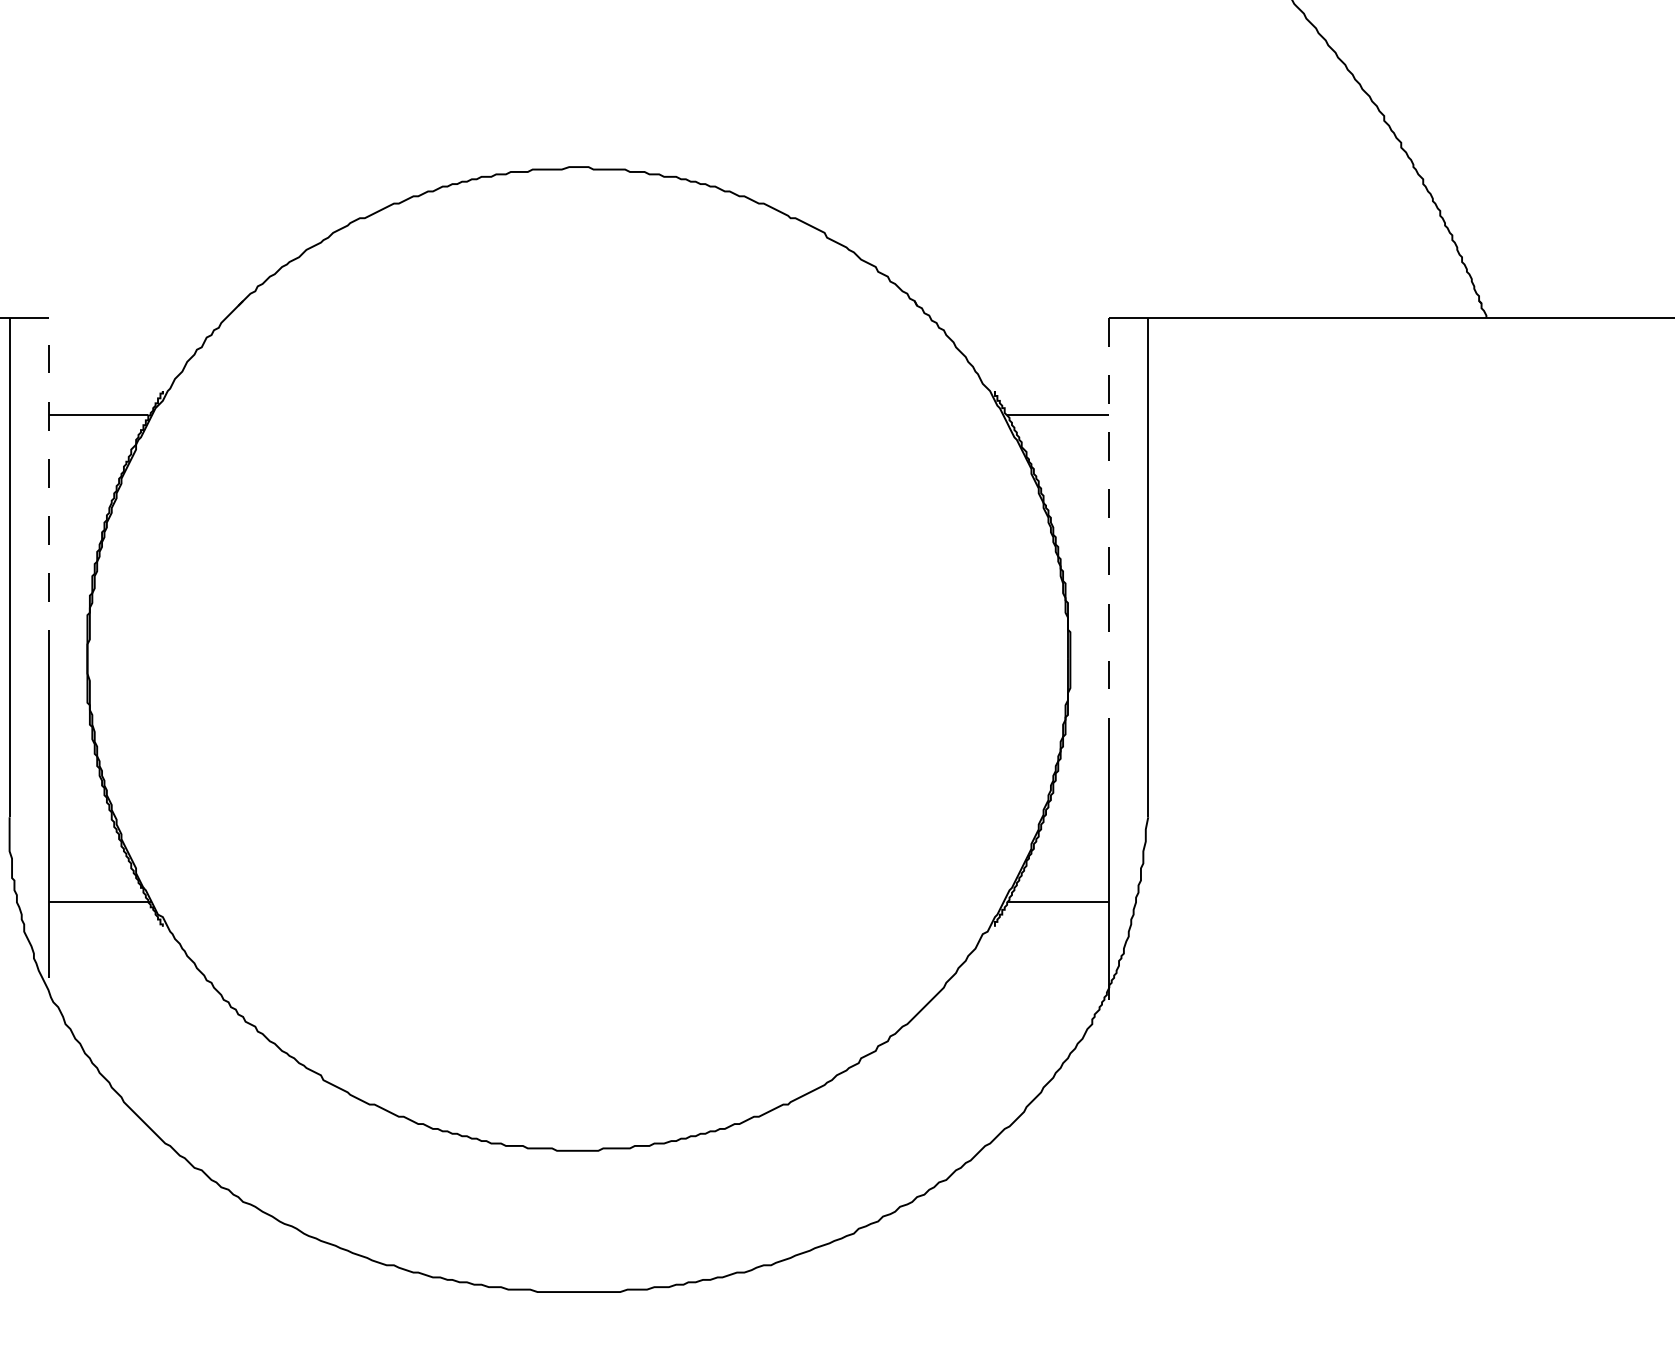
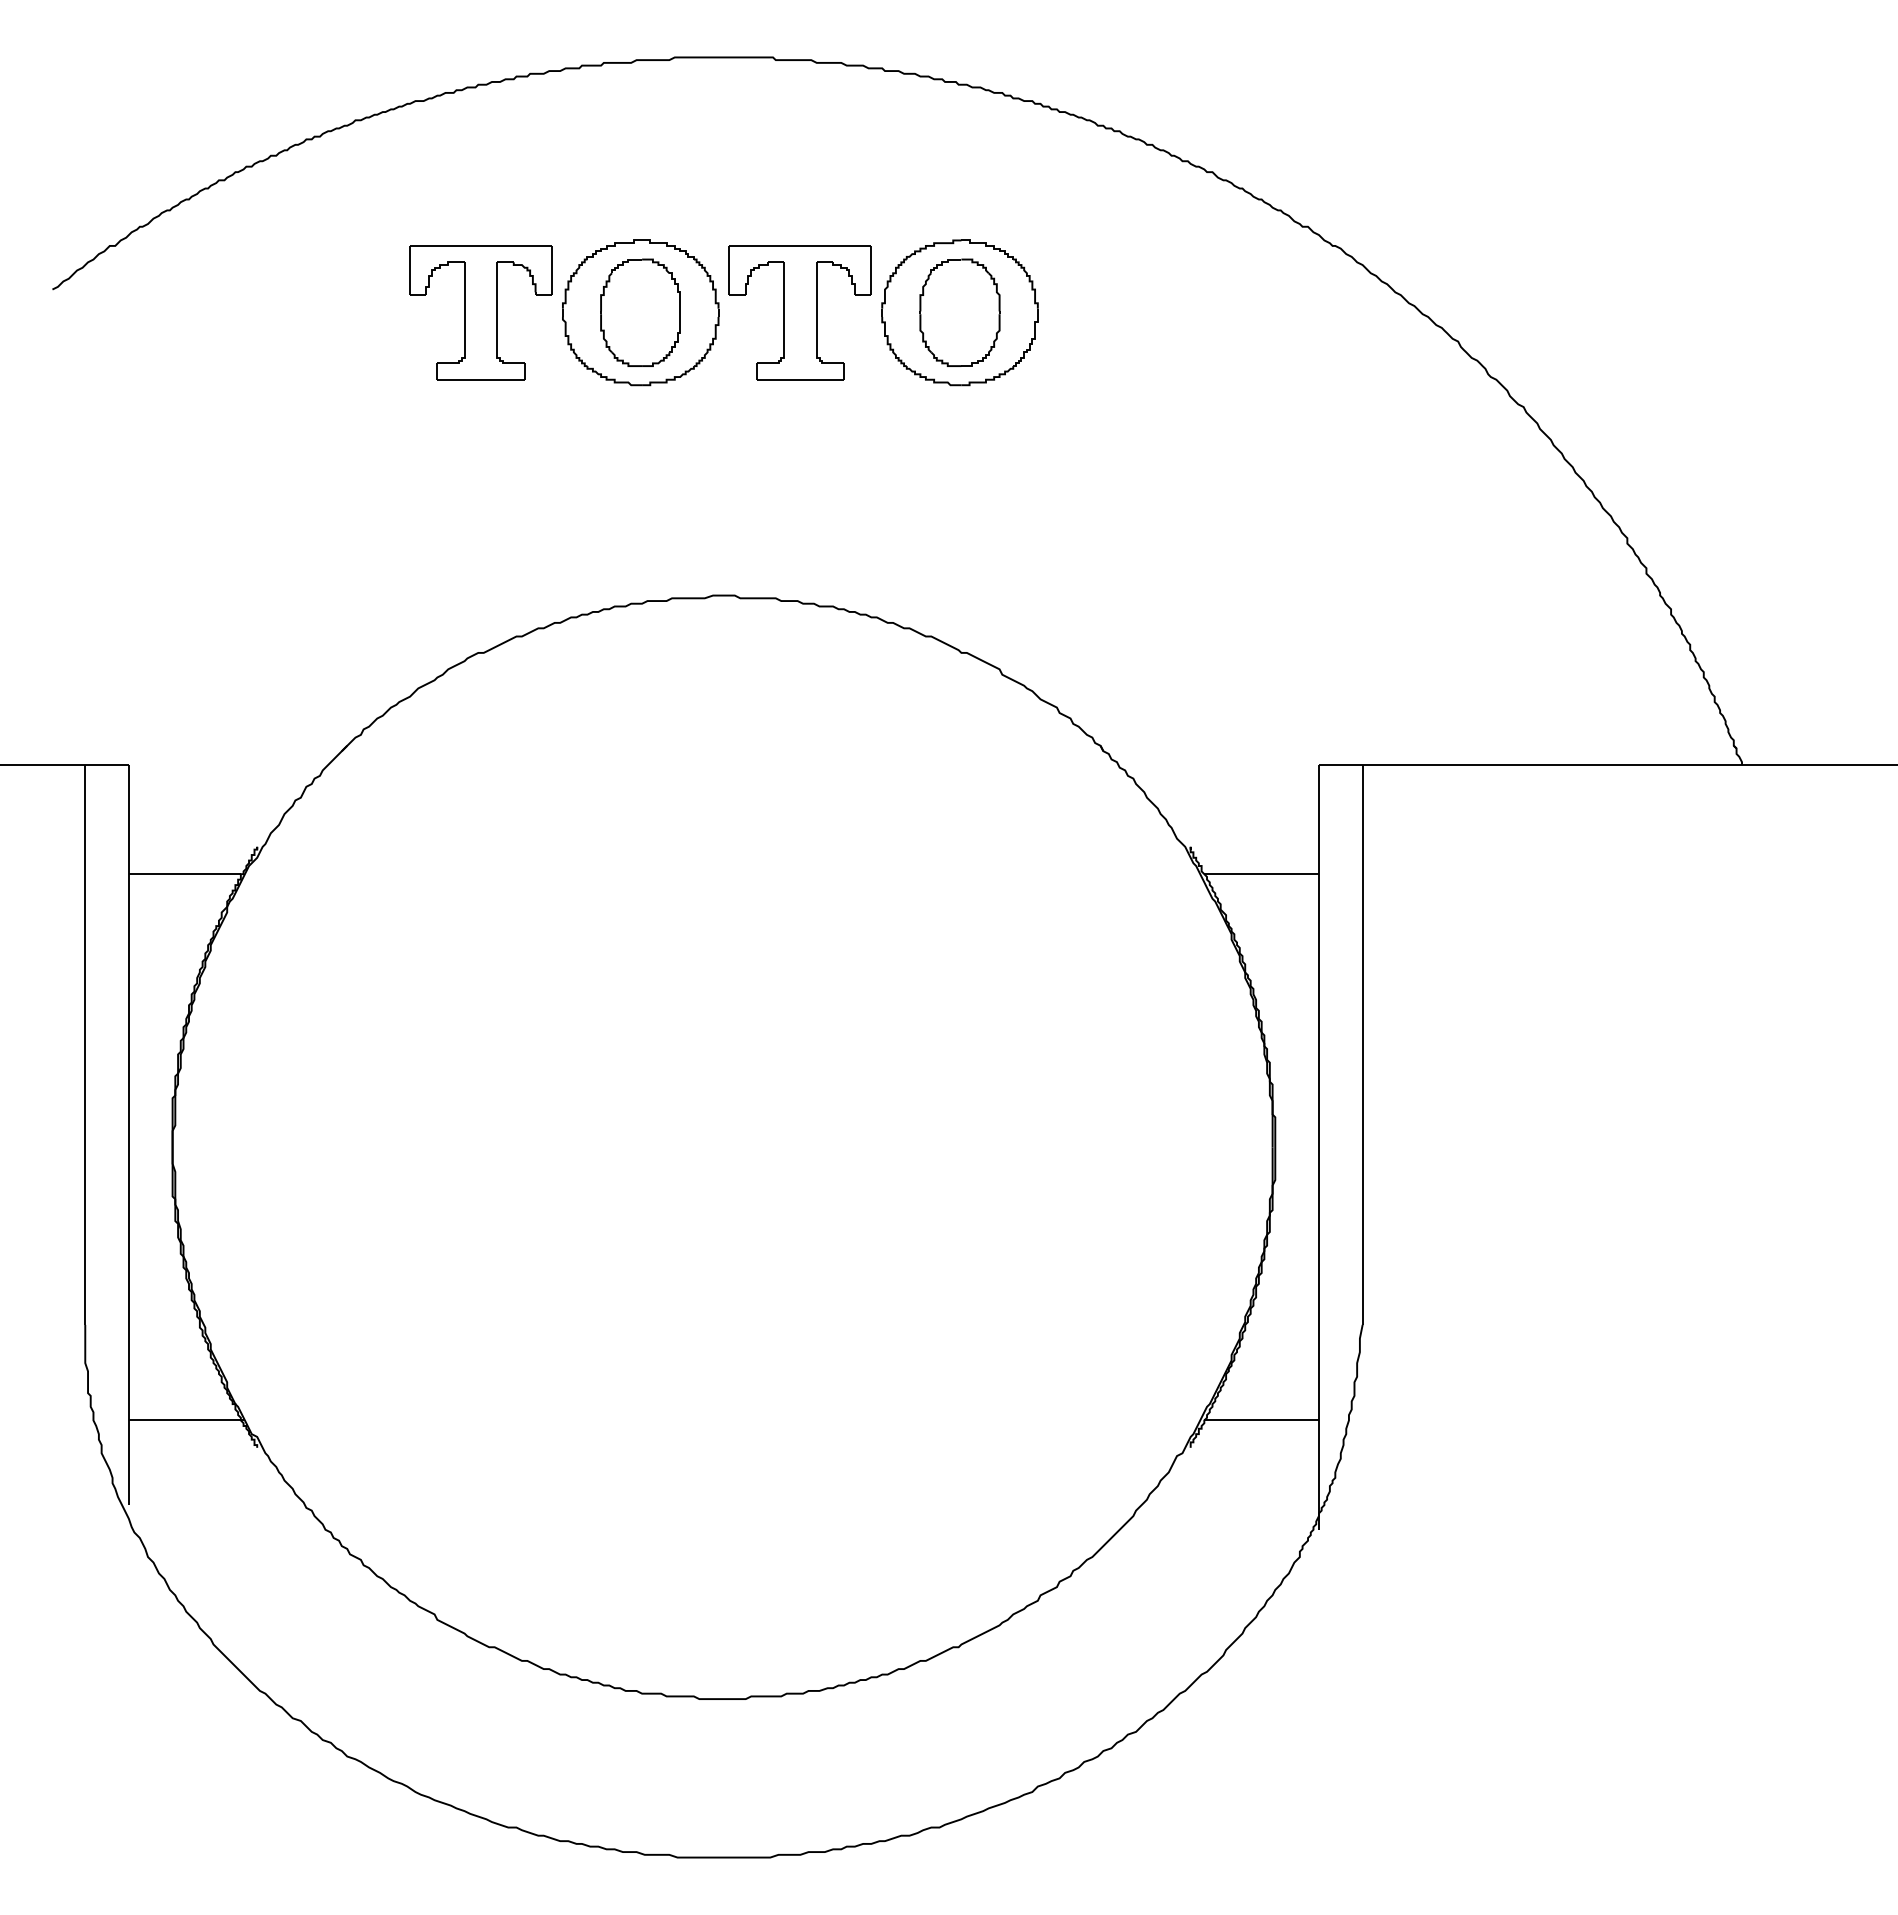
line: (48, 487) -> (128, 955), dashed -> solid
line: (1108, 520) -> (1318, 991), dashed -> solid

